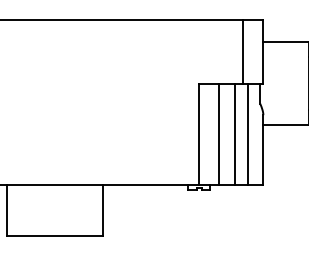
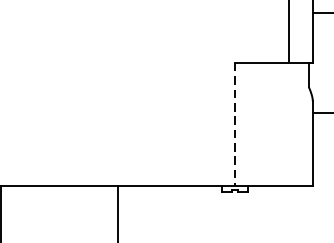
line: (199, 134) -> (235, 124), solid -> dashed
line: (219, 134) -> (259, 124), removed
line: (235, 134) -> (278, 124), removed
line: (247, 134) -> (293, 124), removed

